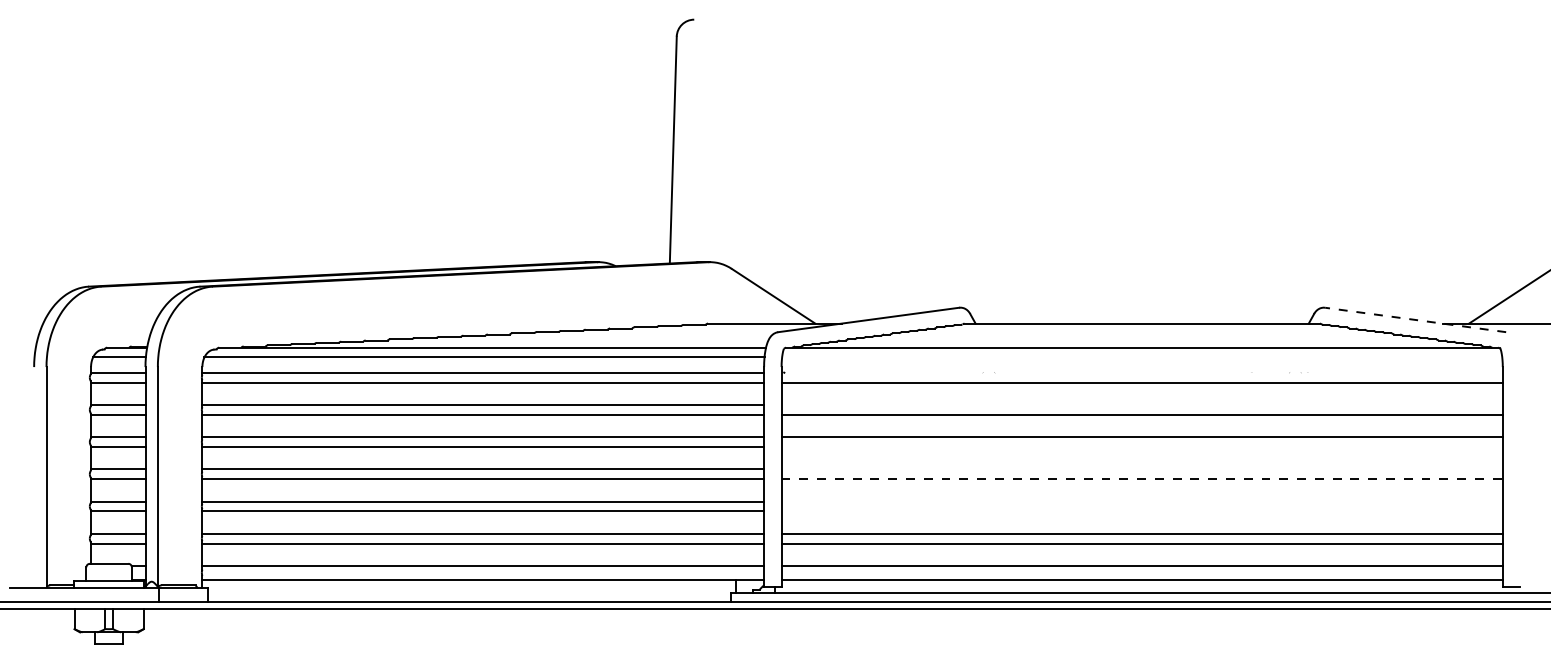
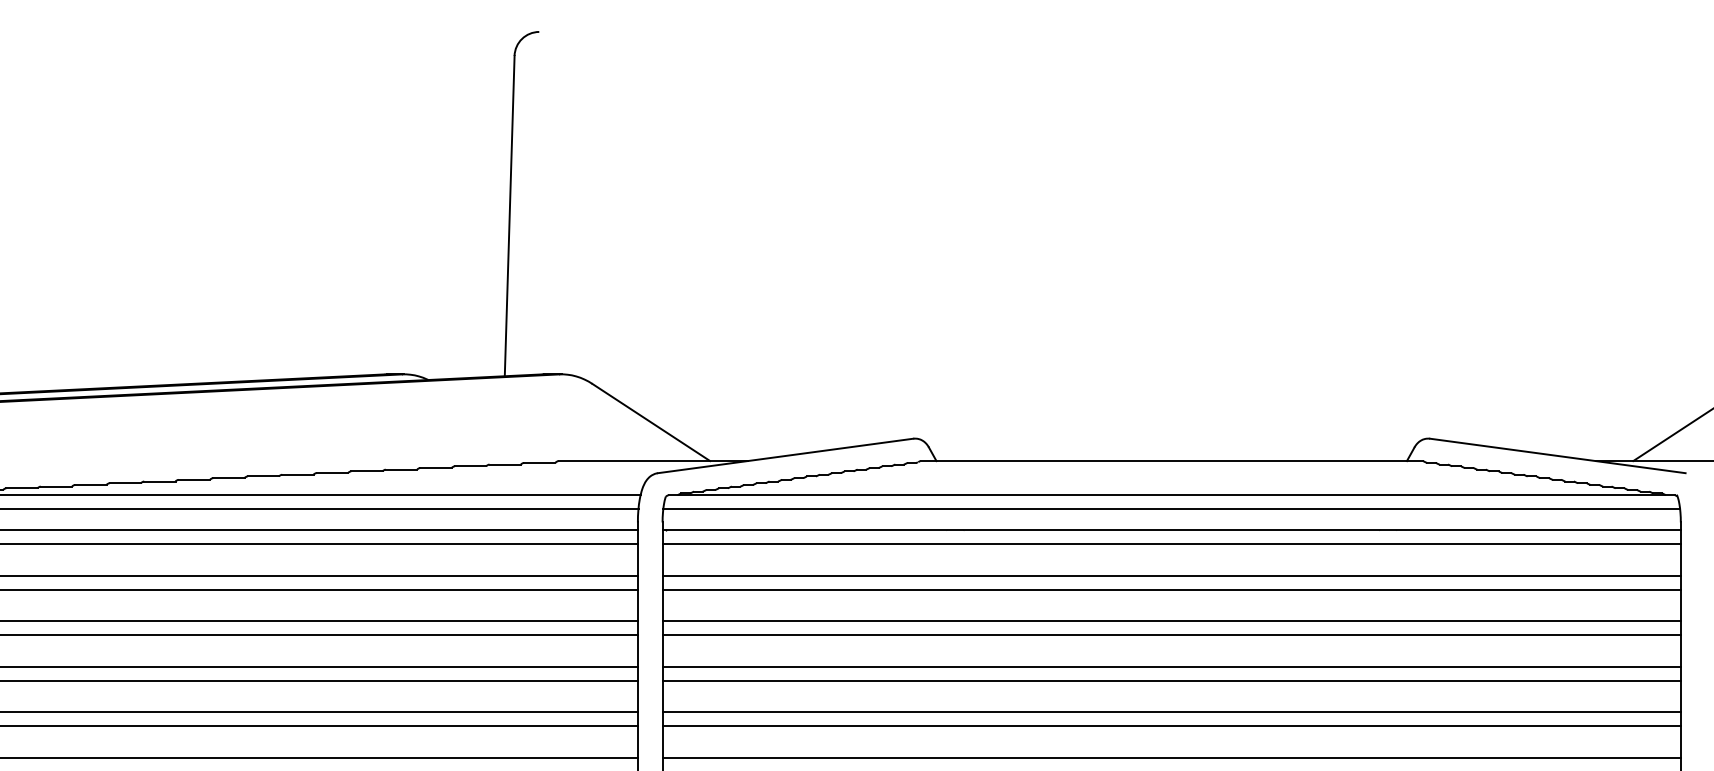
line: (1415, 319) -> (1557, 455), dashed -> solid
line: (1142, 357) -> (1172, 508), added
line: (1141, 372) -> (1170, 530), added
line: (1141, 404) -> (1170, 575), added
line: (1141, 446) -> (1170, 634), added
line: (1141, 469) -> (1170, 667), added
line: (1142, 479) -> (1172, 681), dashed -> solid
line: (1141, 501) -> (1170, 712), added
line: (1141, 511) -> (1170, 726), added

